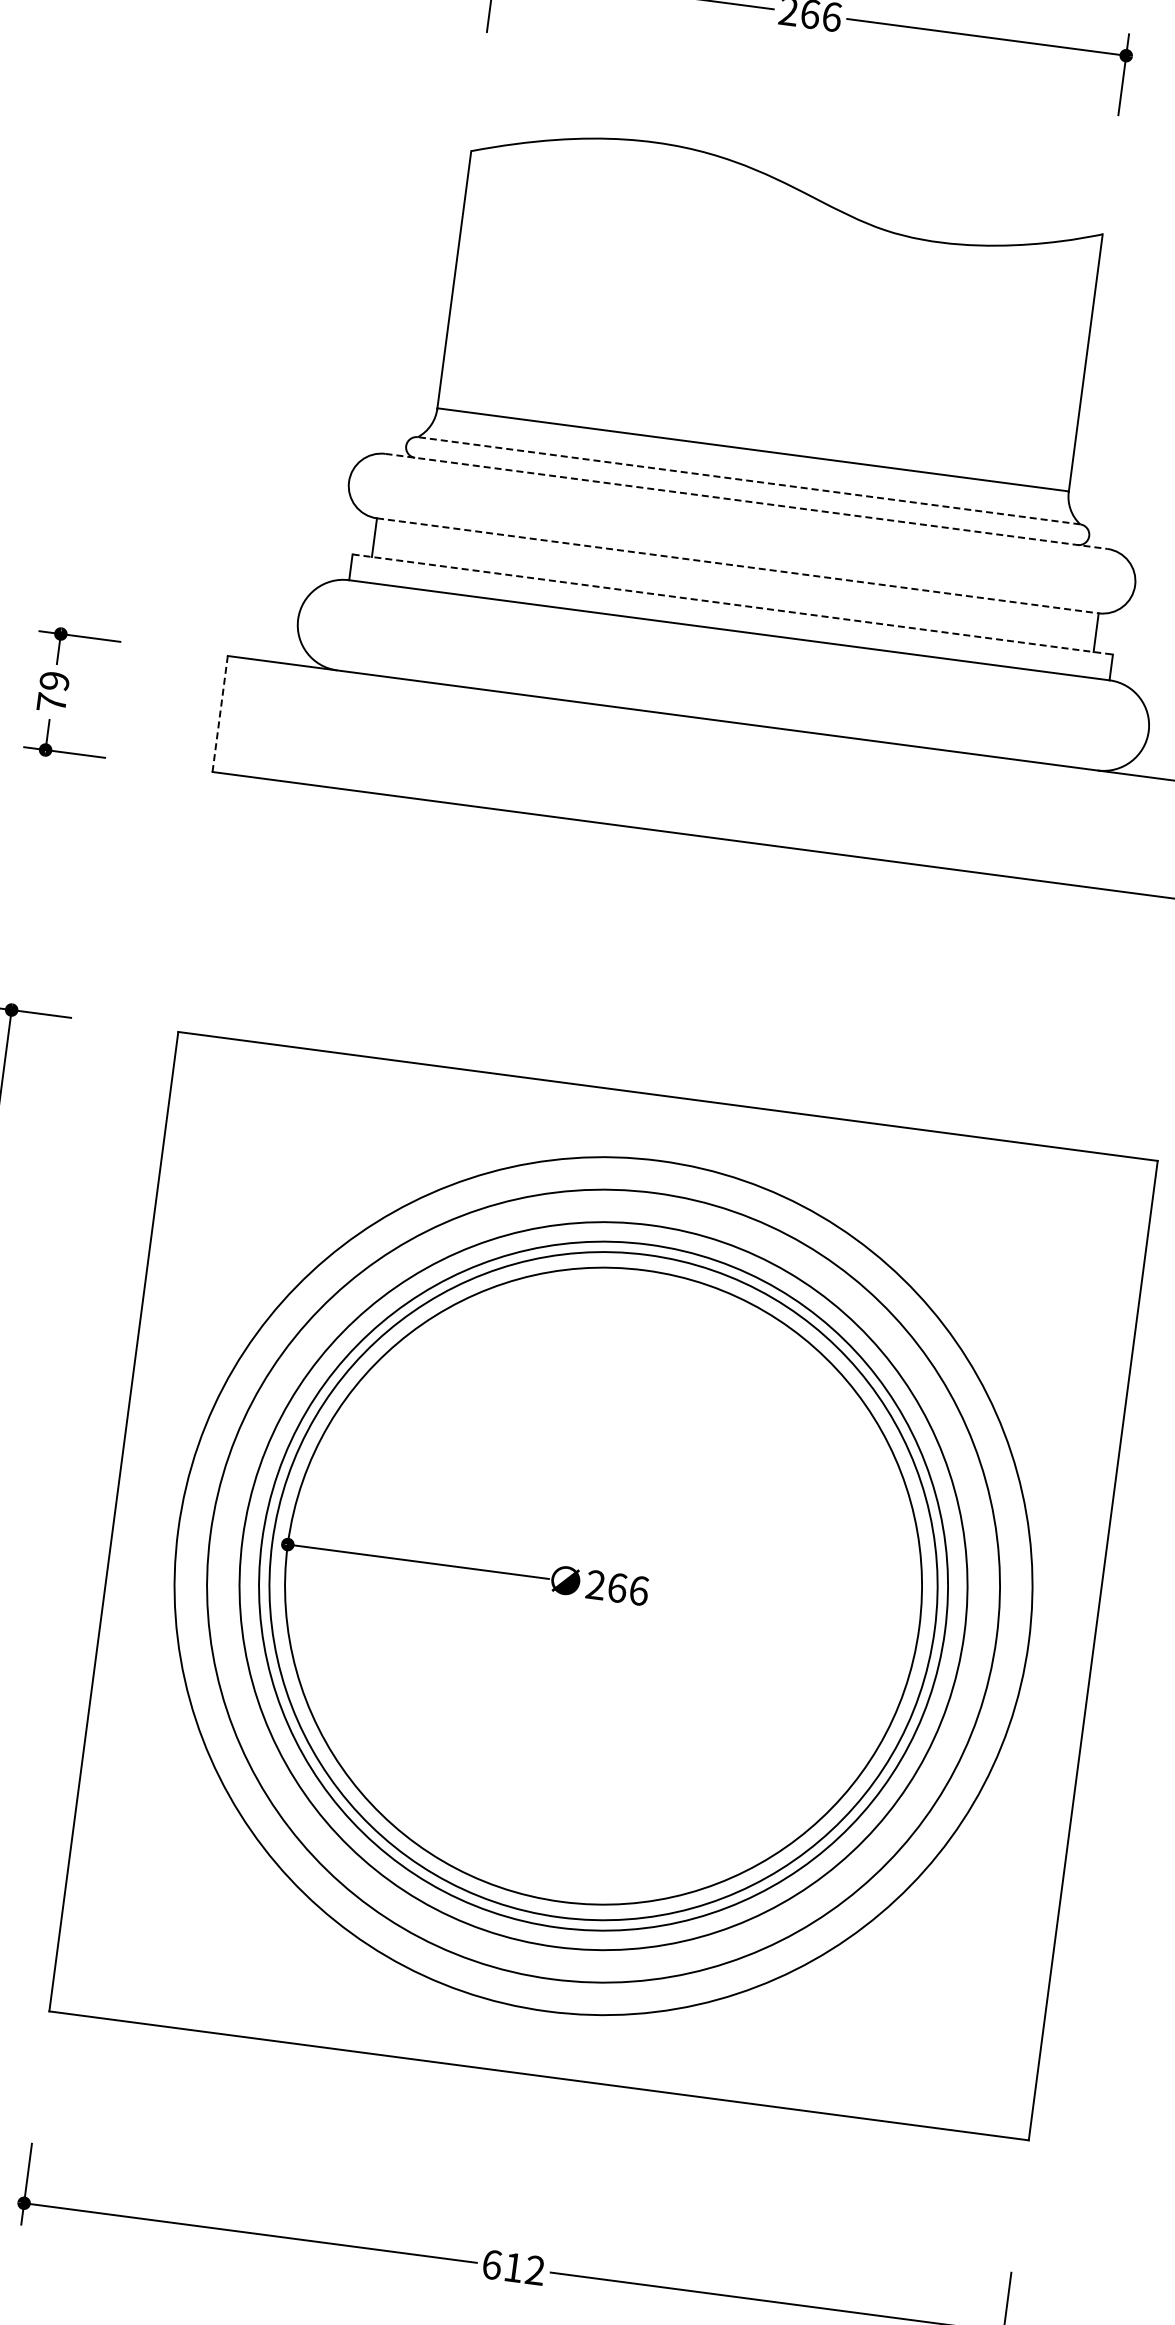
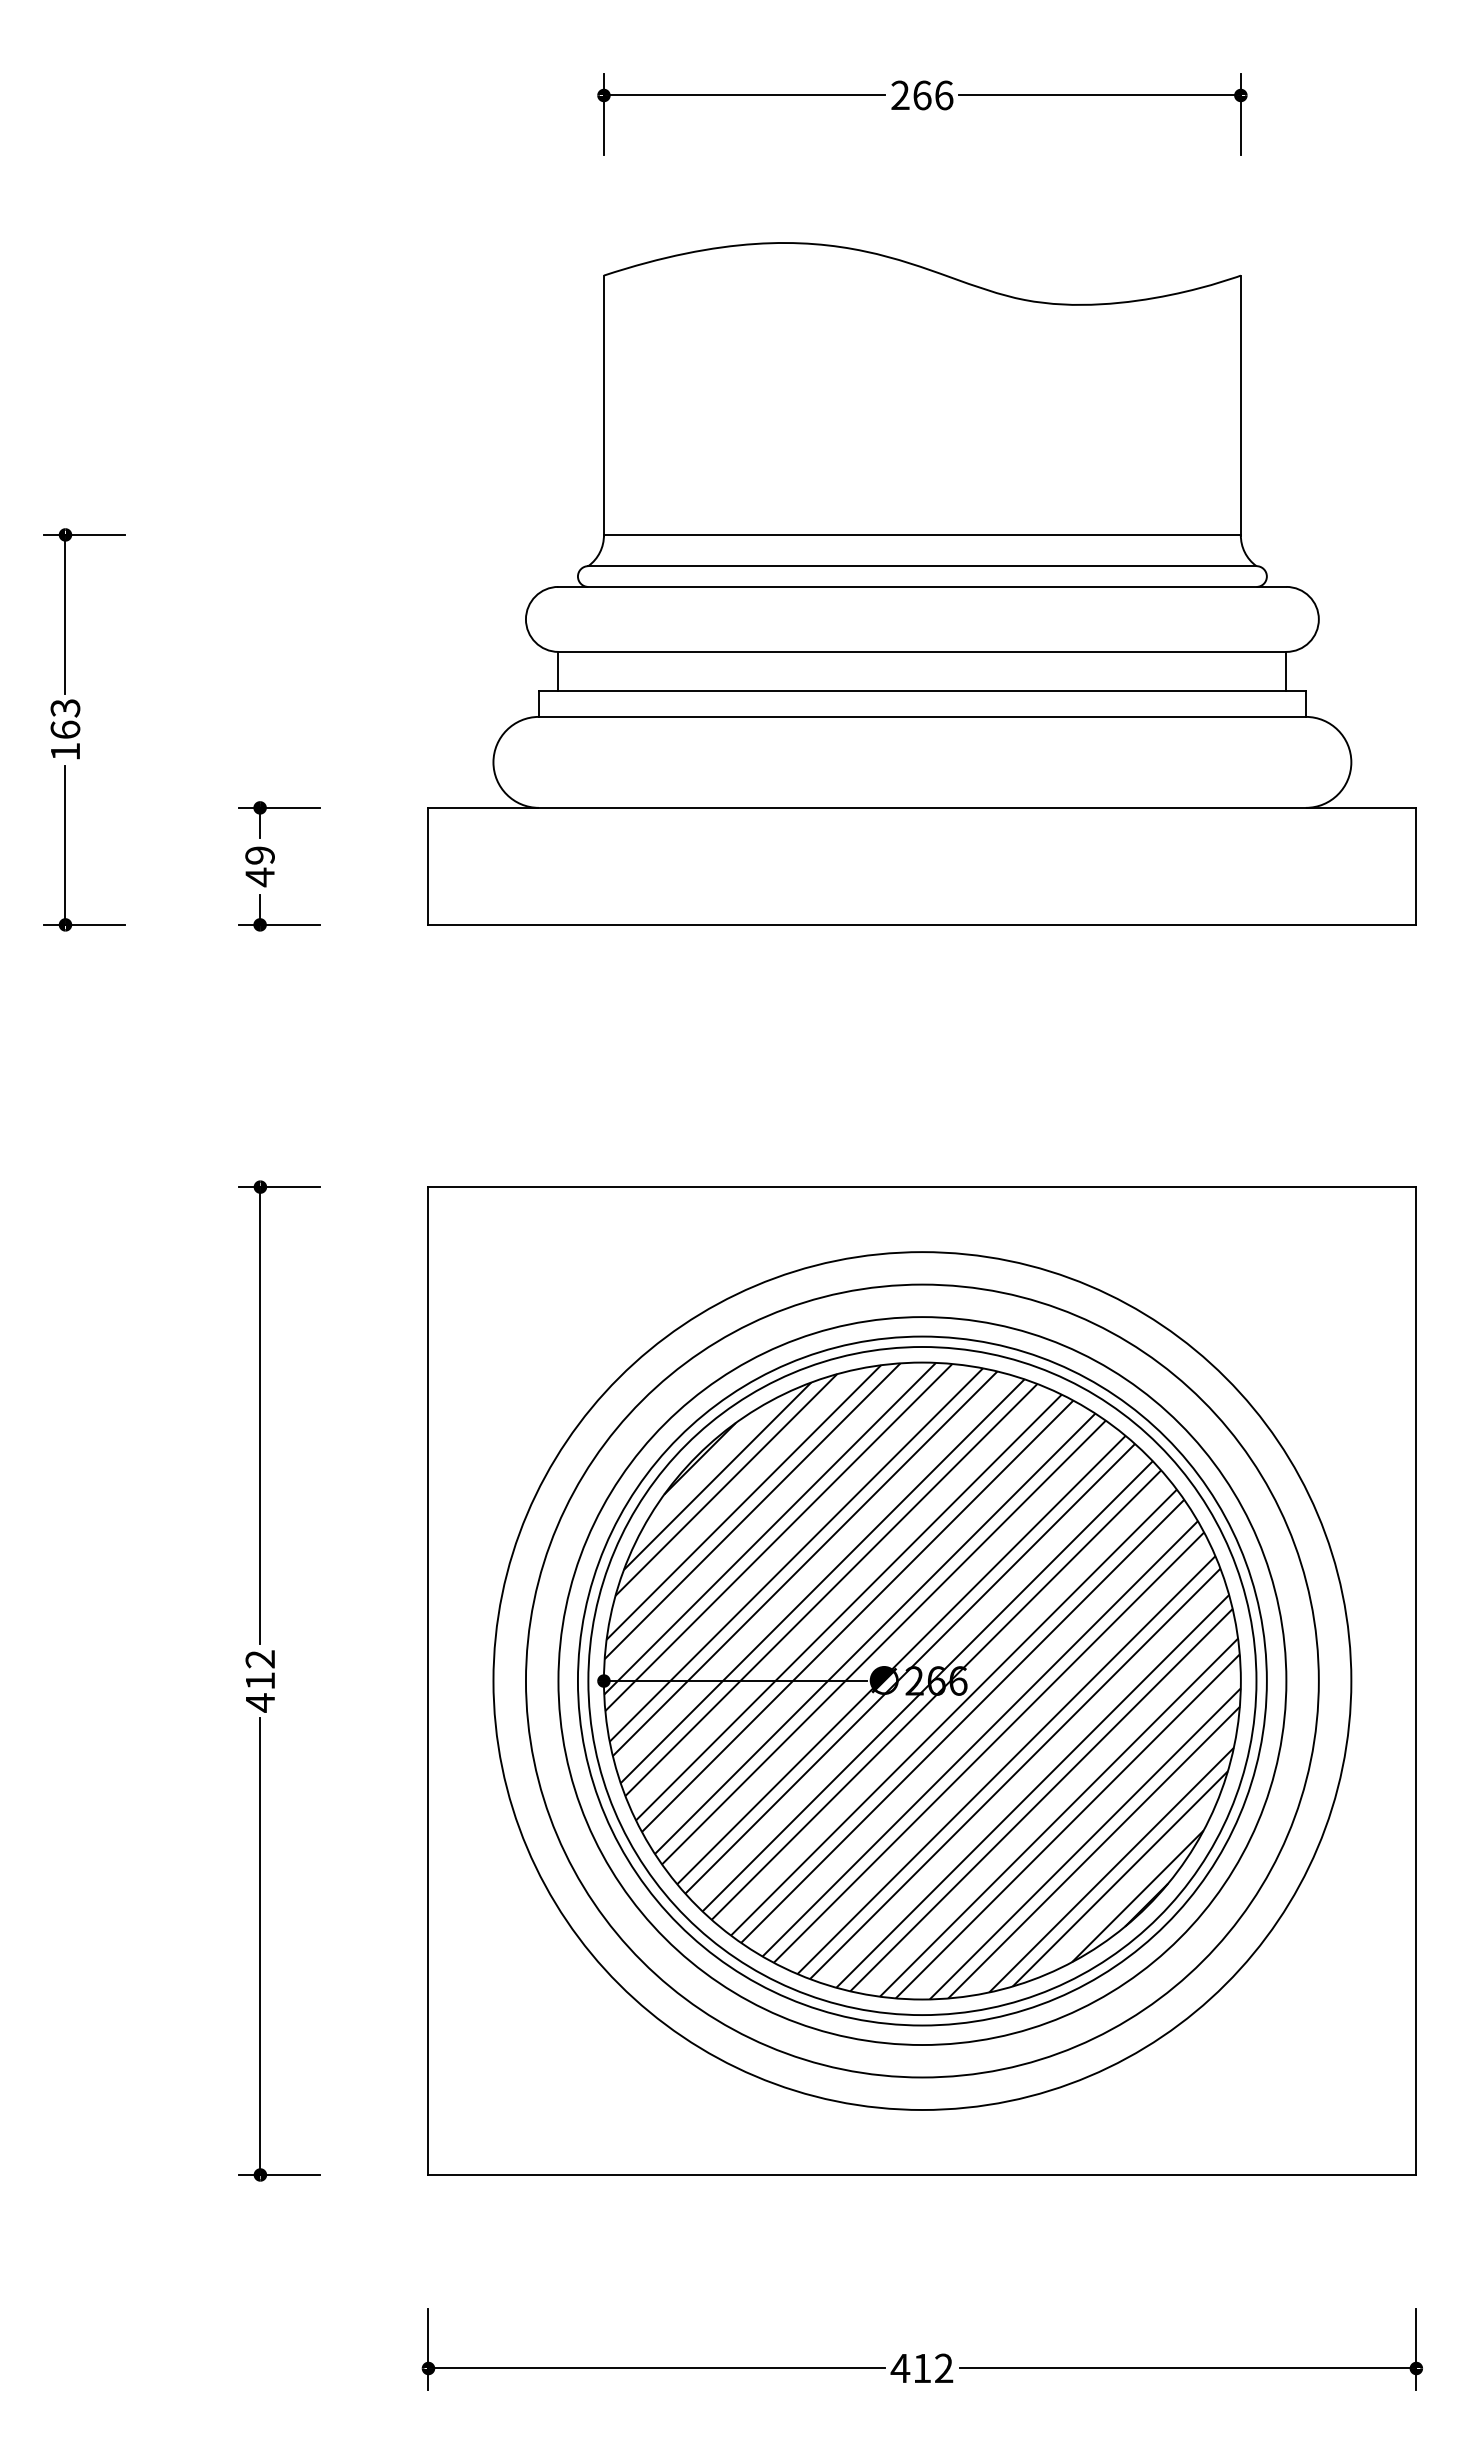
line: (748, 481) -> (921, 566), dashed -> solid
line: (746, 500) -> (922, 586), dashed -> solid
line: (738, 565) -> (922, 651), dashed -> solid
line: (732, 604) -> (922, 690), dashed -> solid
text: (51, 702) -> (259, 877), 79 -> 49
line: (220, 713) -> (428, 865), dashed -> solid
hatch: (603, 1585) -> (922, 1680), added
text: (492, 2264) -> (900, 2368), 612 -> 412

